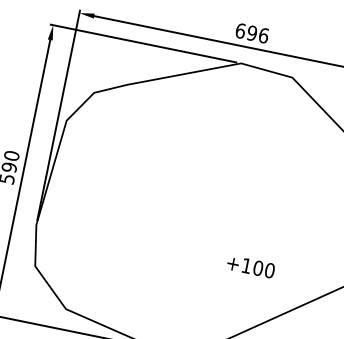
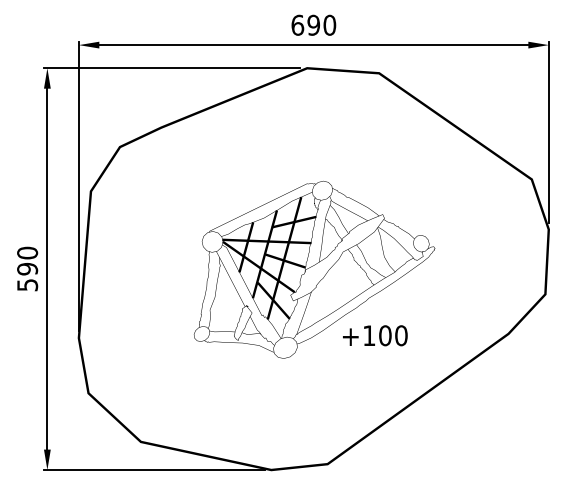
text: (263, 35) -> (329, 24), 696 -> 690
part: (216, 209) -> (314, 269), added

